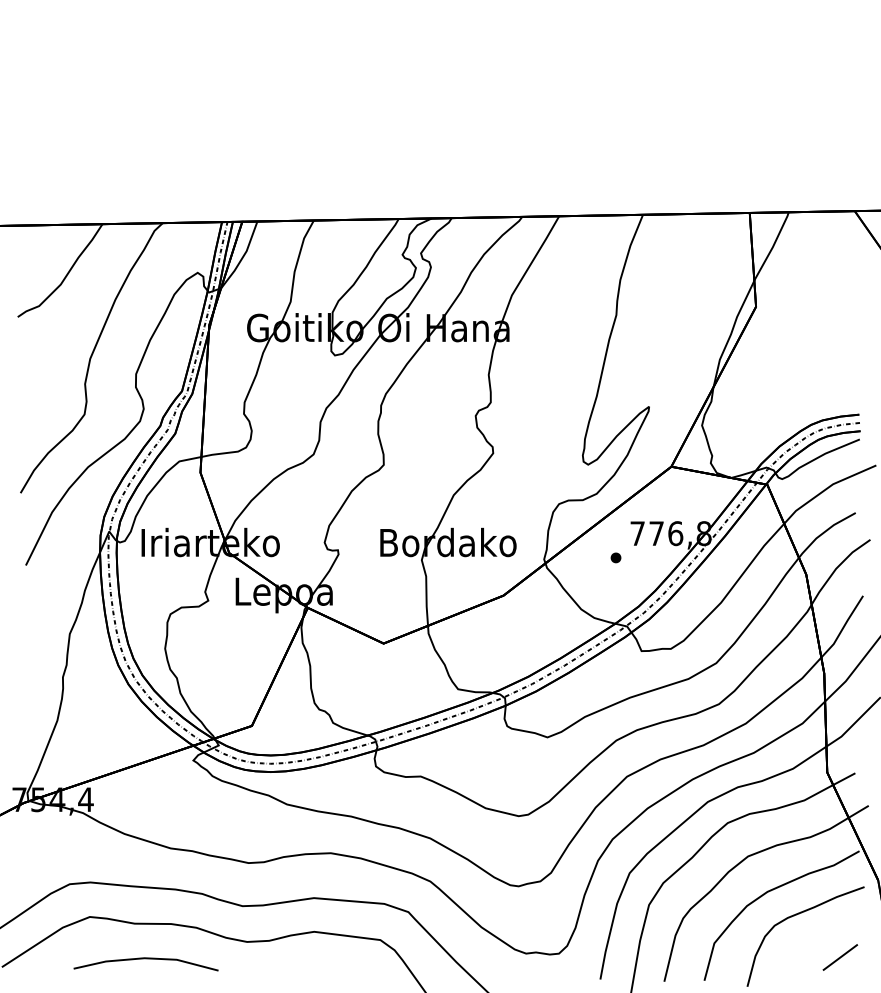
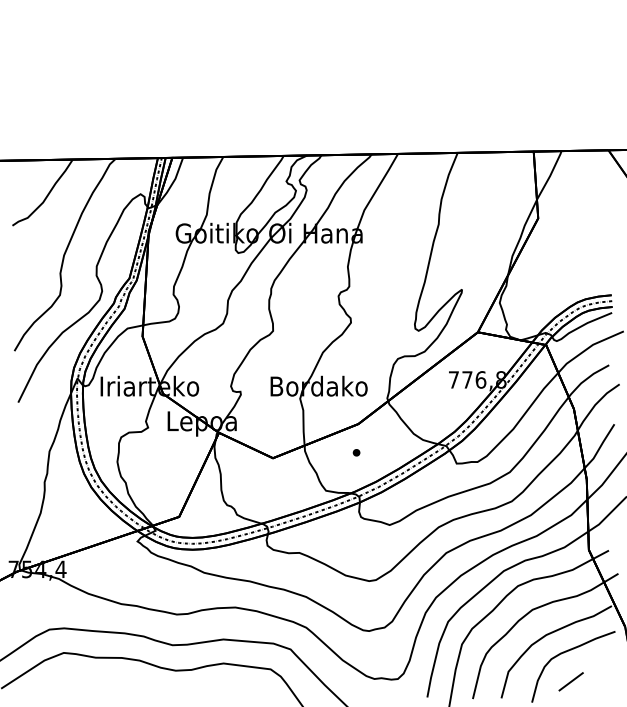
part: (615, 557) -> (356, 452), moved
line: (840, 957) -> (571, 681), moved
line: (145, 959) -> (103, 683), removed

